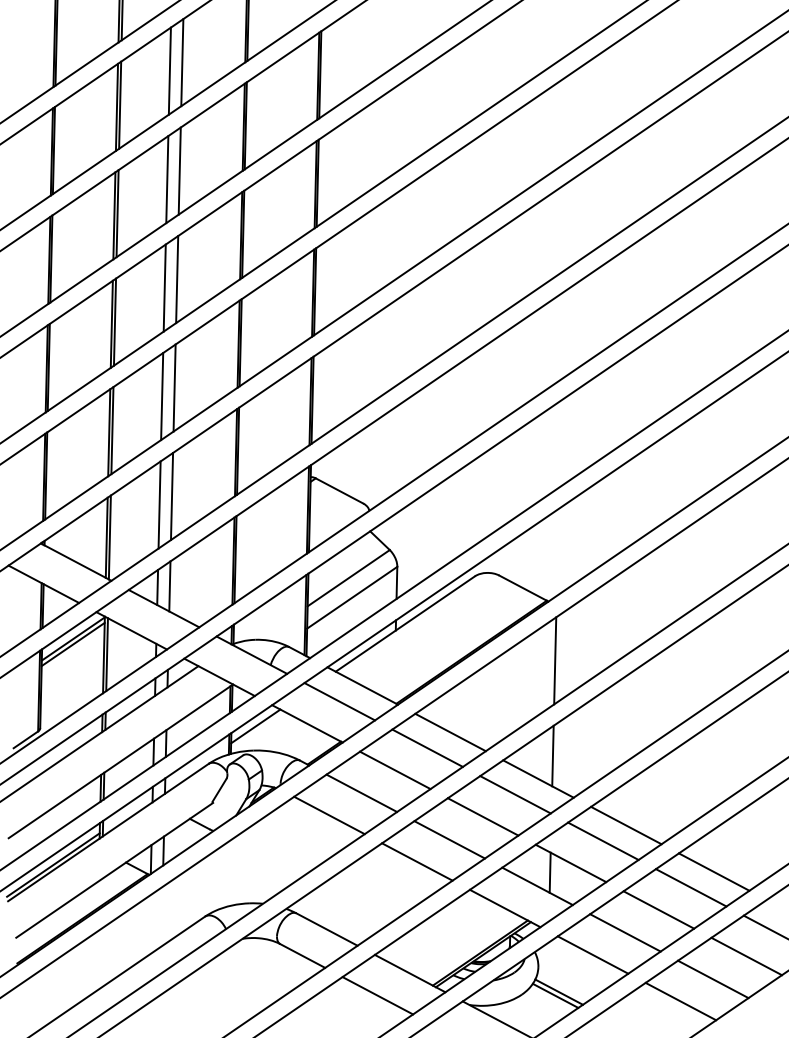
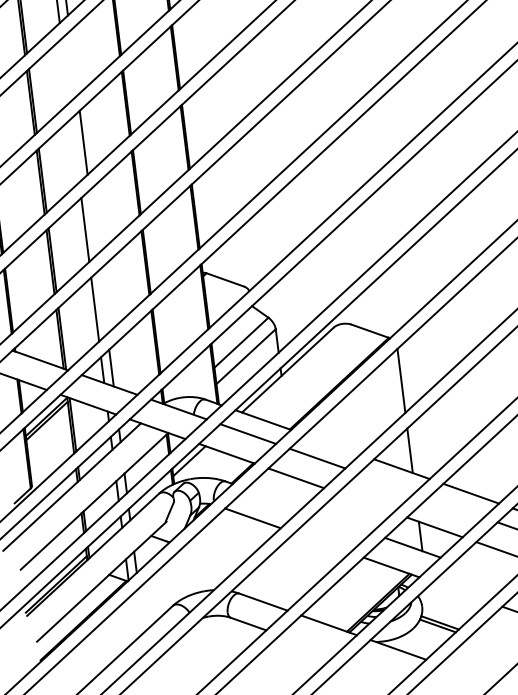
line: (179, 170) -> (73, 62), removed
line: (167, 179) -> (65, 70), removed
line: (164, 287) -> (75, 149), removed
line: (174, 387) -> (93, 222), removed
line: (172, 496) -> (103, 302), removed
line: (450, 732) -> (332, 444), removed
line: (361, 792) -> (273, 498), removed
line: (515, 794) -> (386, 482), removed
line: (482, 816) -> (365, 502), removed
line: (449, 839) -> (343, 523), removed
line: (603, 840) -> (456, 507), removed
line: (417, 861) -> (322, 542), removed
line: (625, 932) -> (482, 572), removed
line: (592, 954) -> (460, 591), removed
line: (377, 995) -> (307, 644), removed

